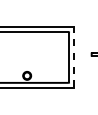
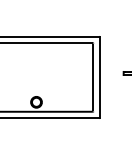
line: (74, 57) -> (100, 77), dashed -> solid

